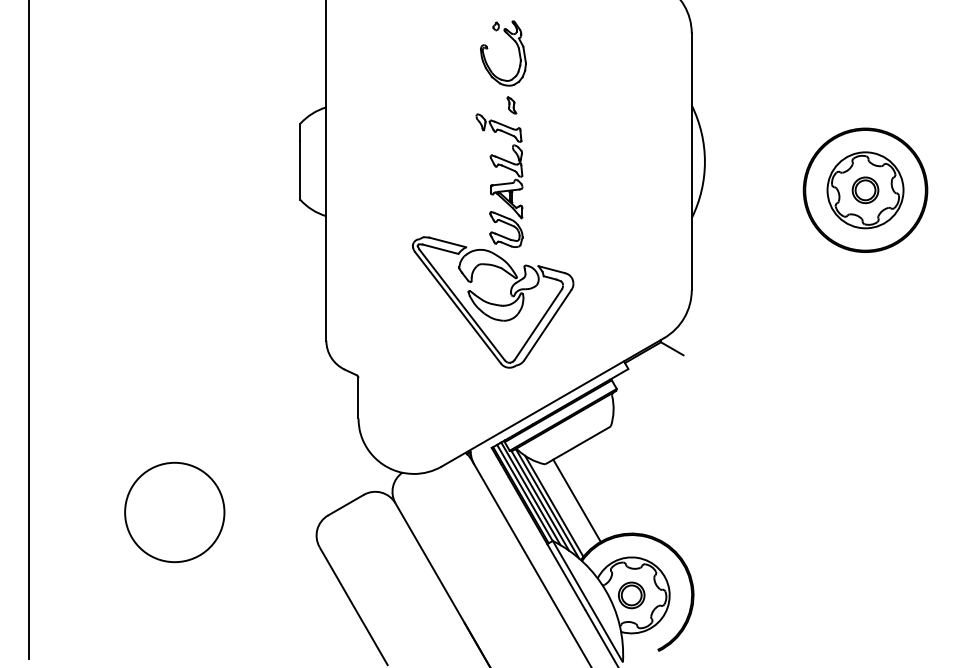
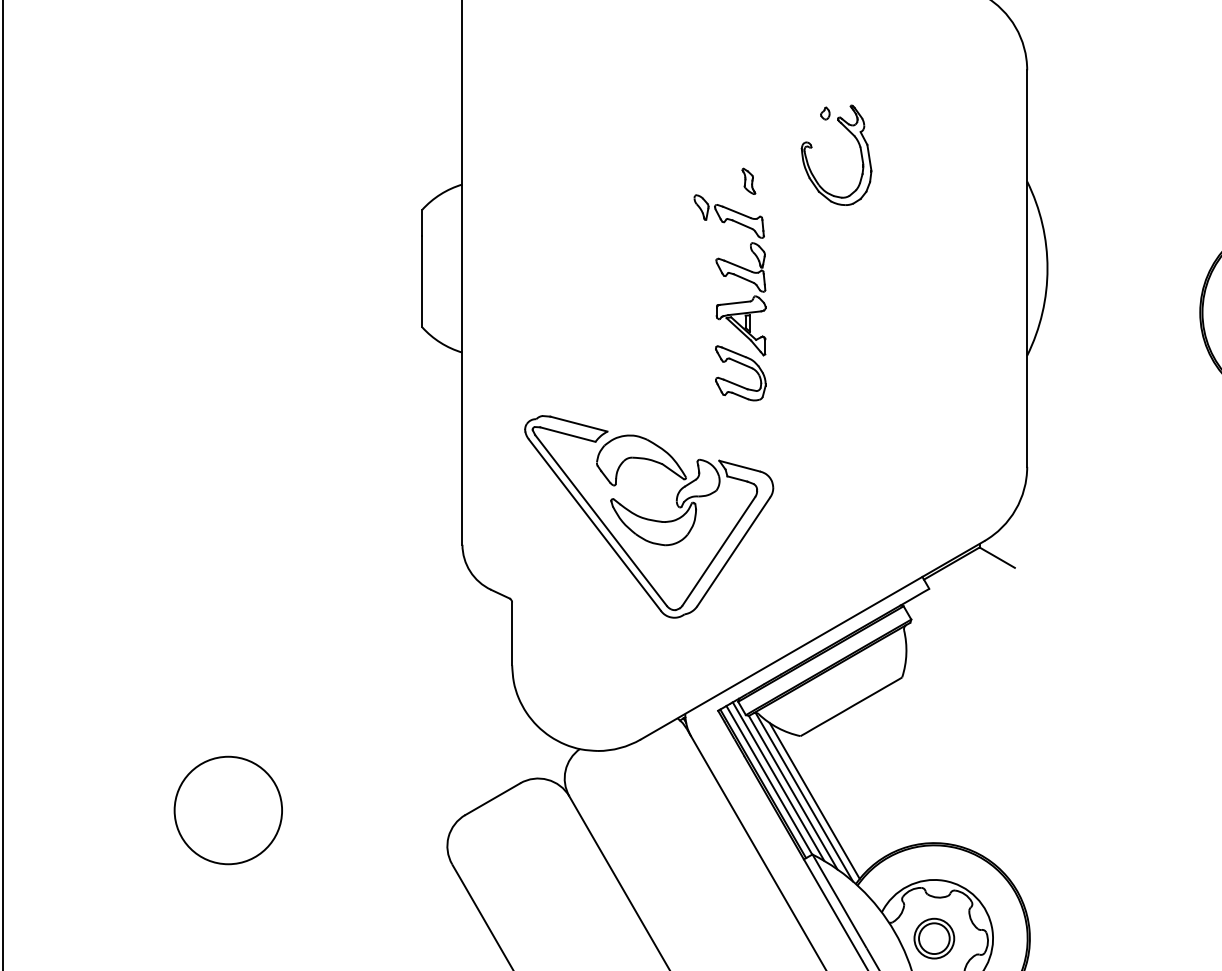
part: (518, 53) -> (859, 155), moved
part: (493, 302) -> (649, 516), moved
line: (576, 500) -> (849, 791), removed
circle: (174, 512) -> (227, 810), size x0.7

